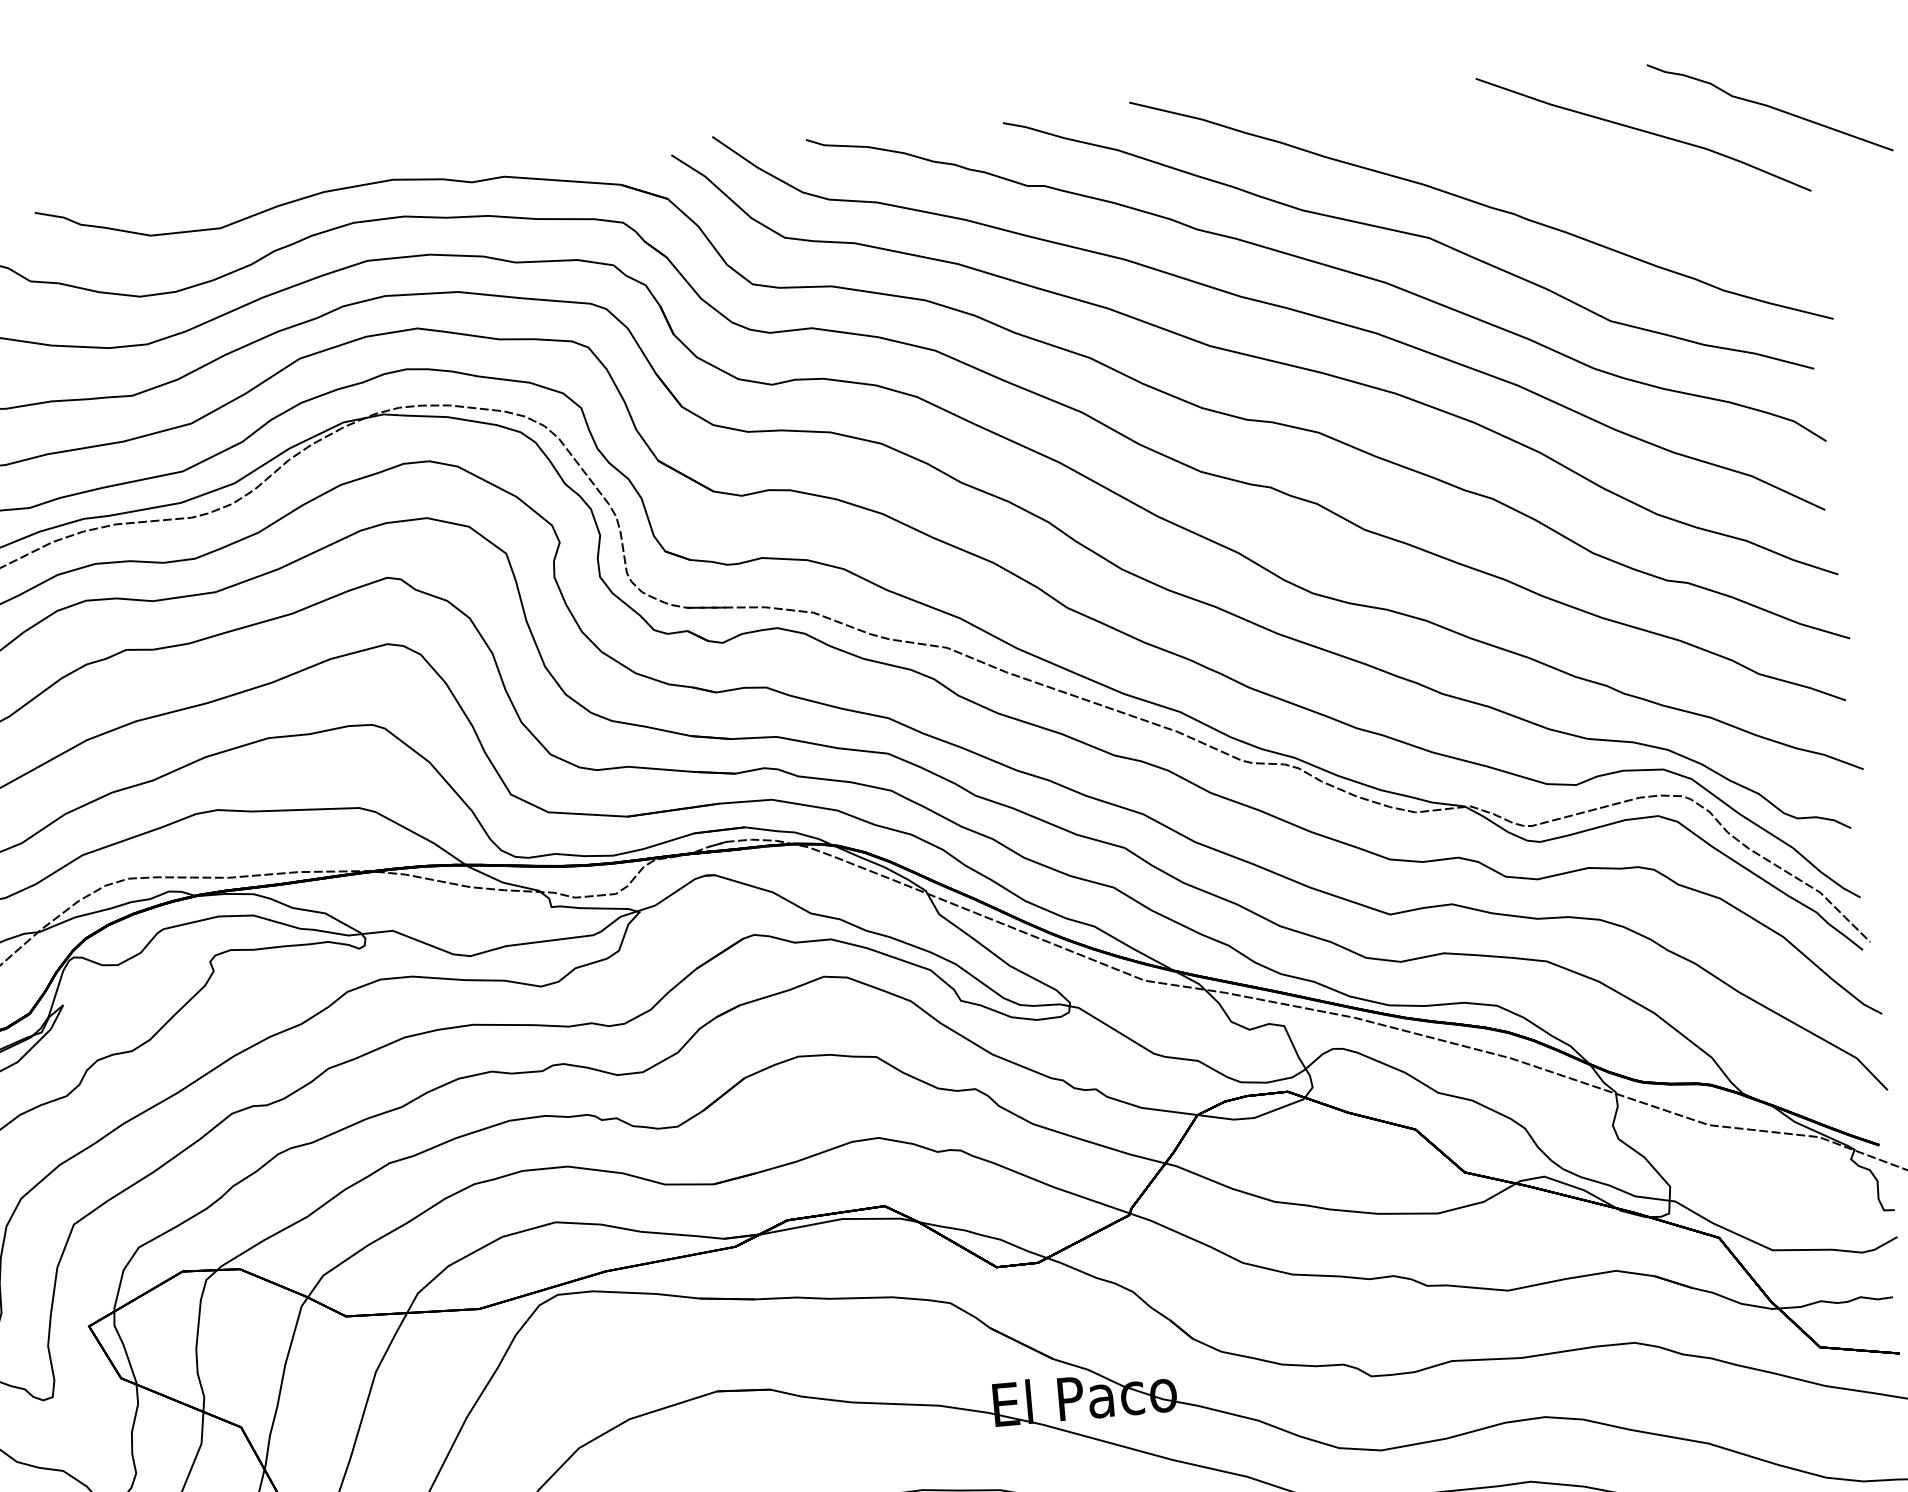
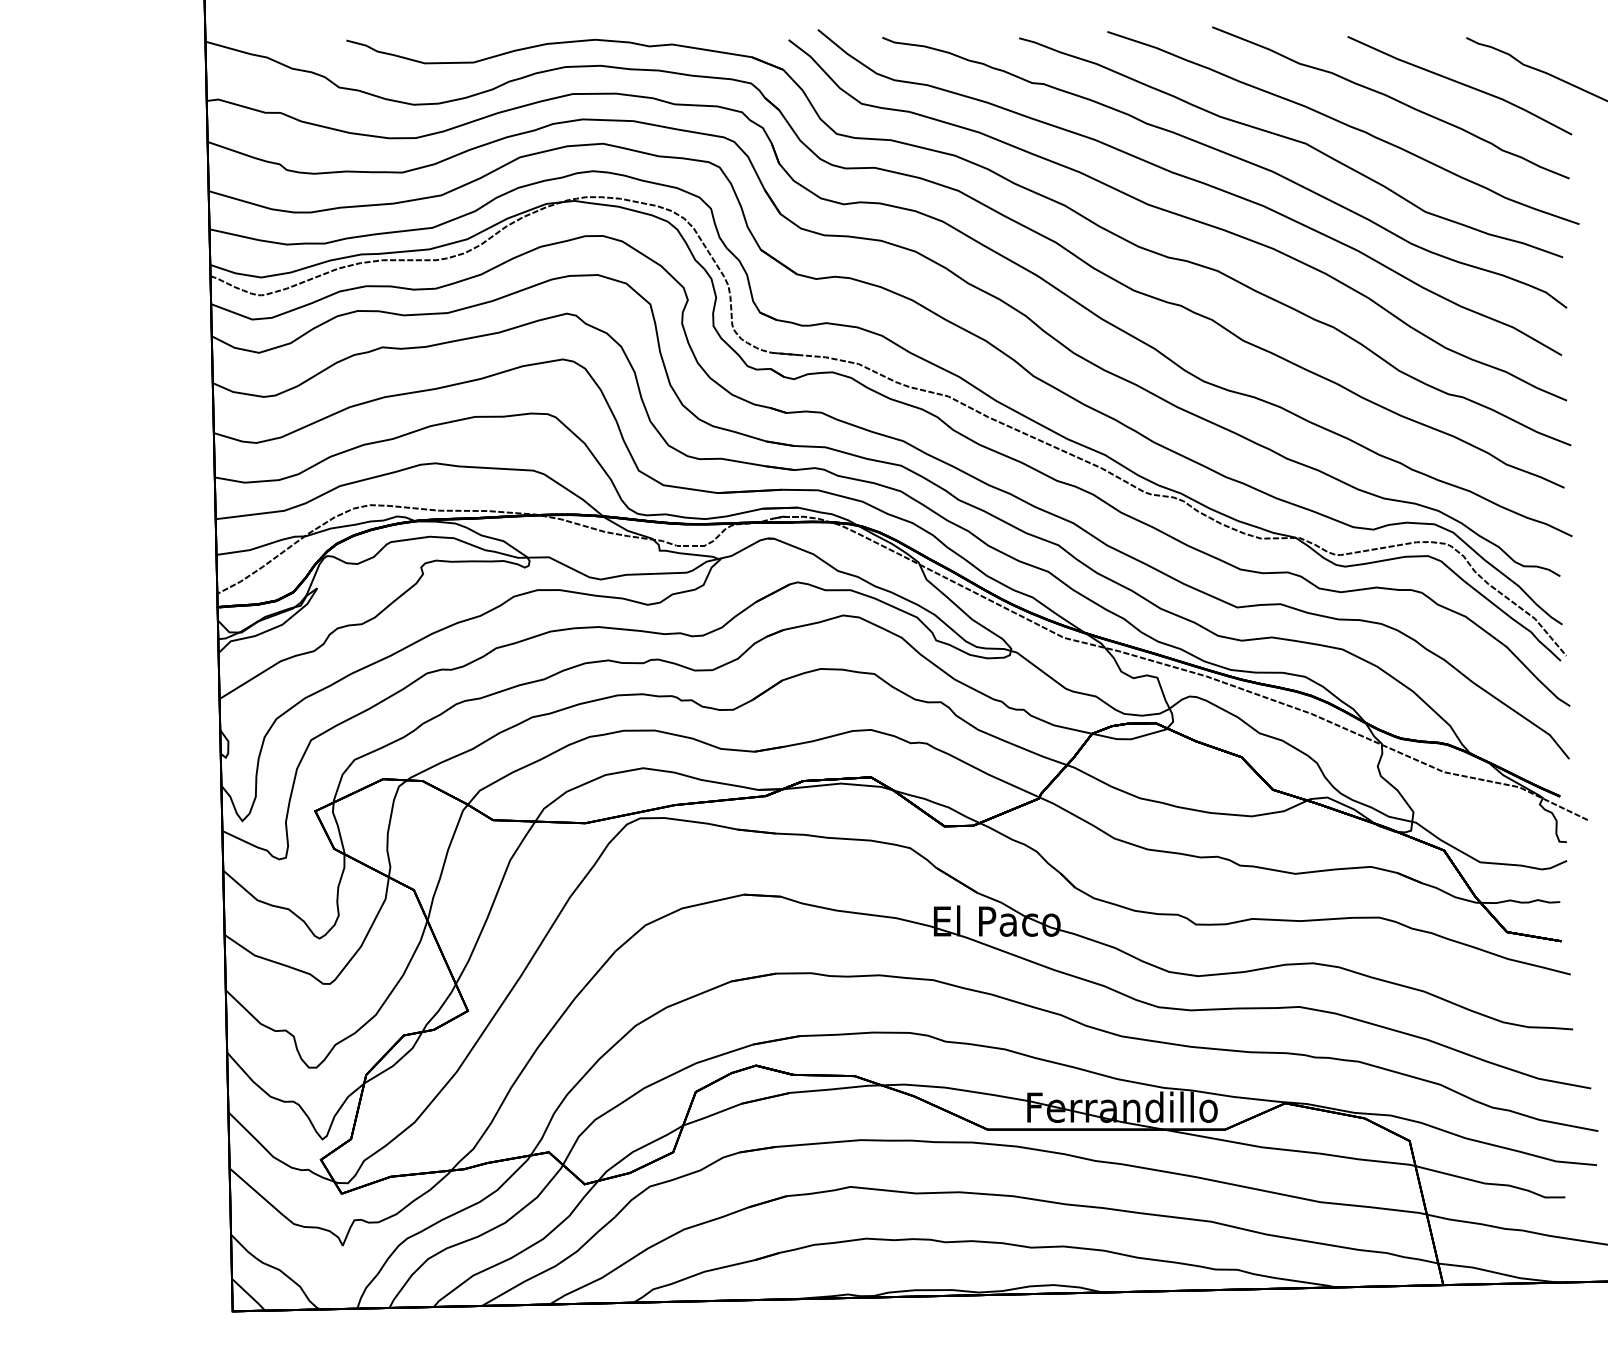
curve: (1548, 163) -> (1392, 99), added

